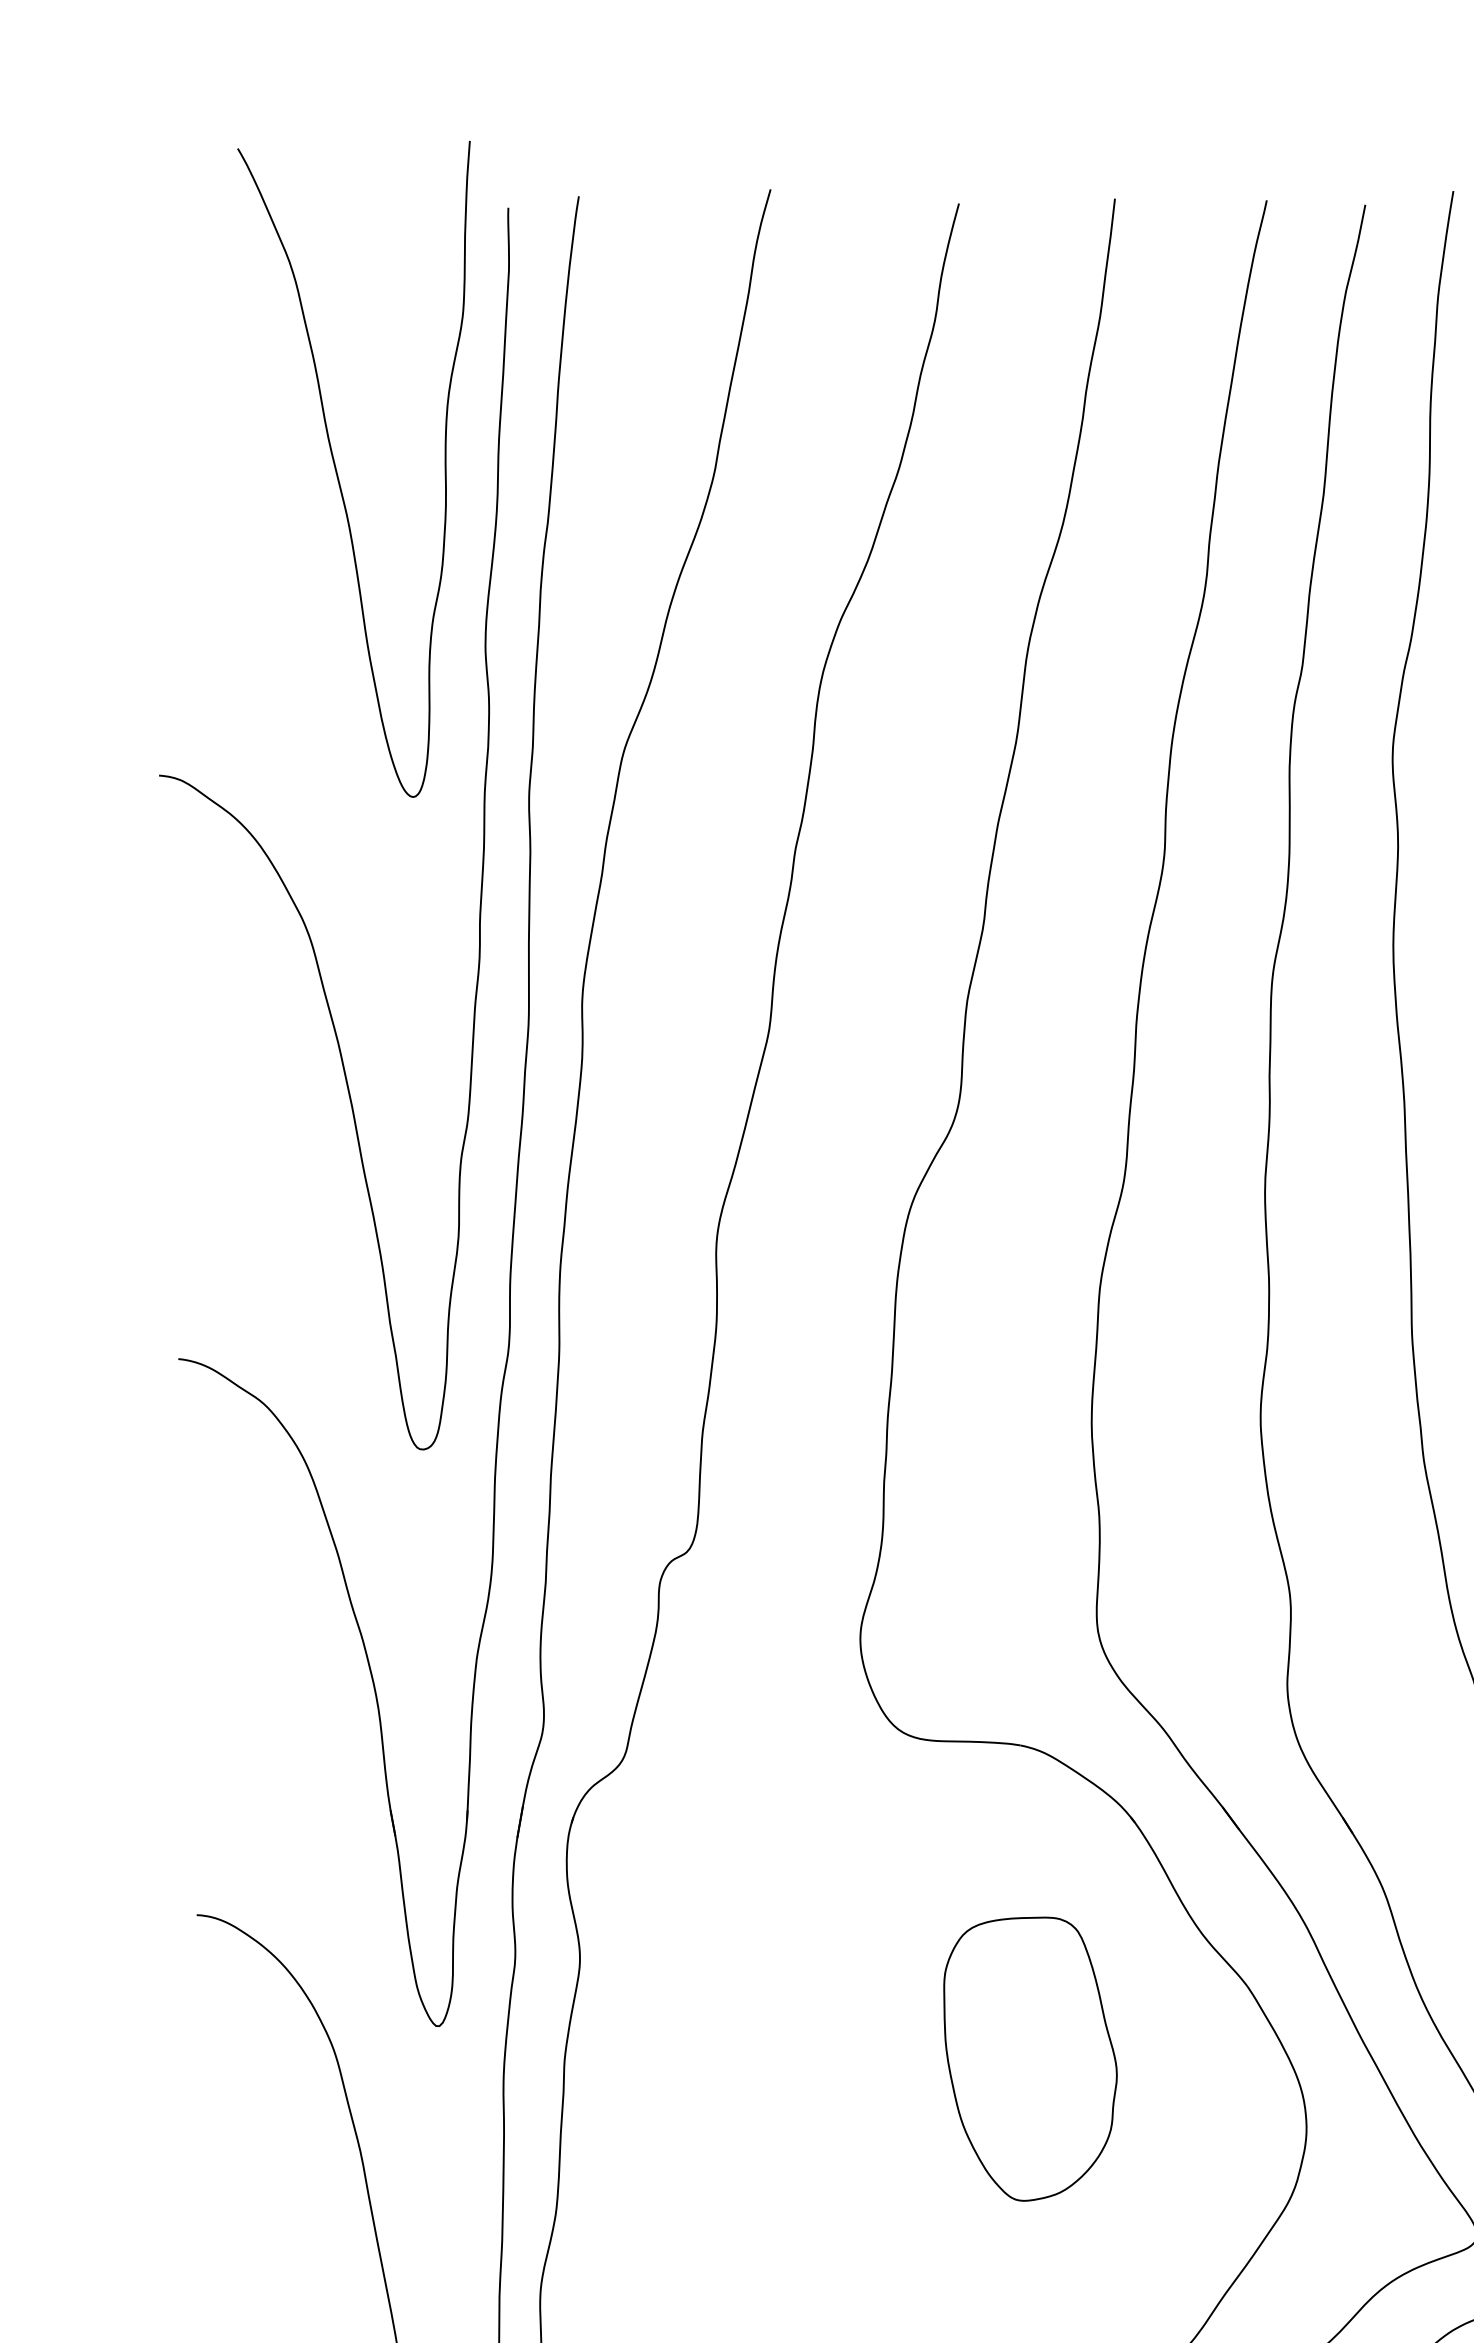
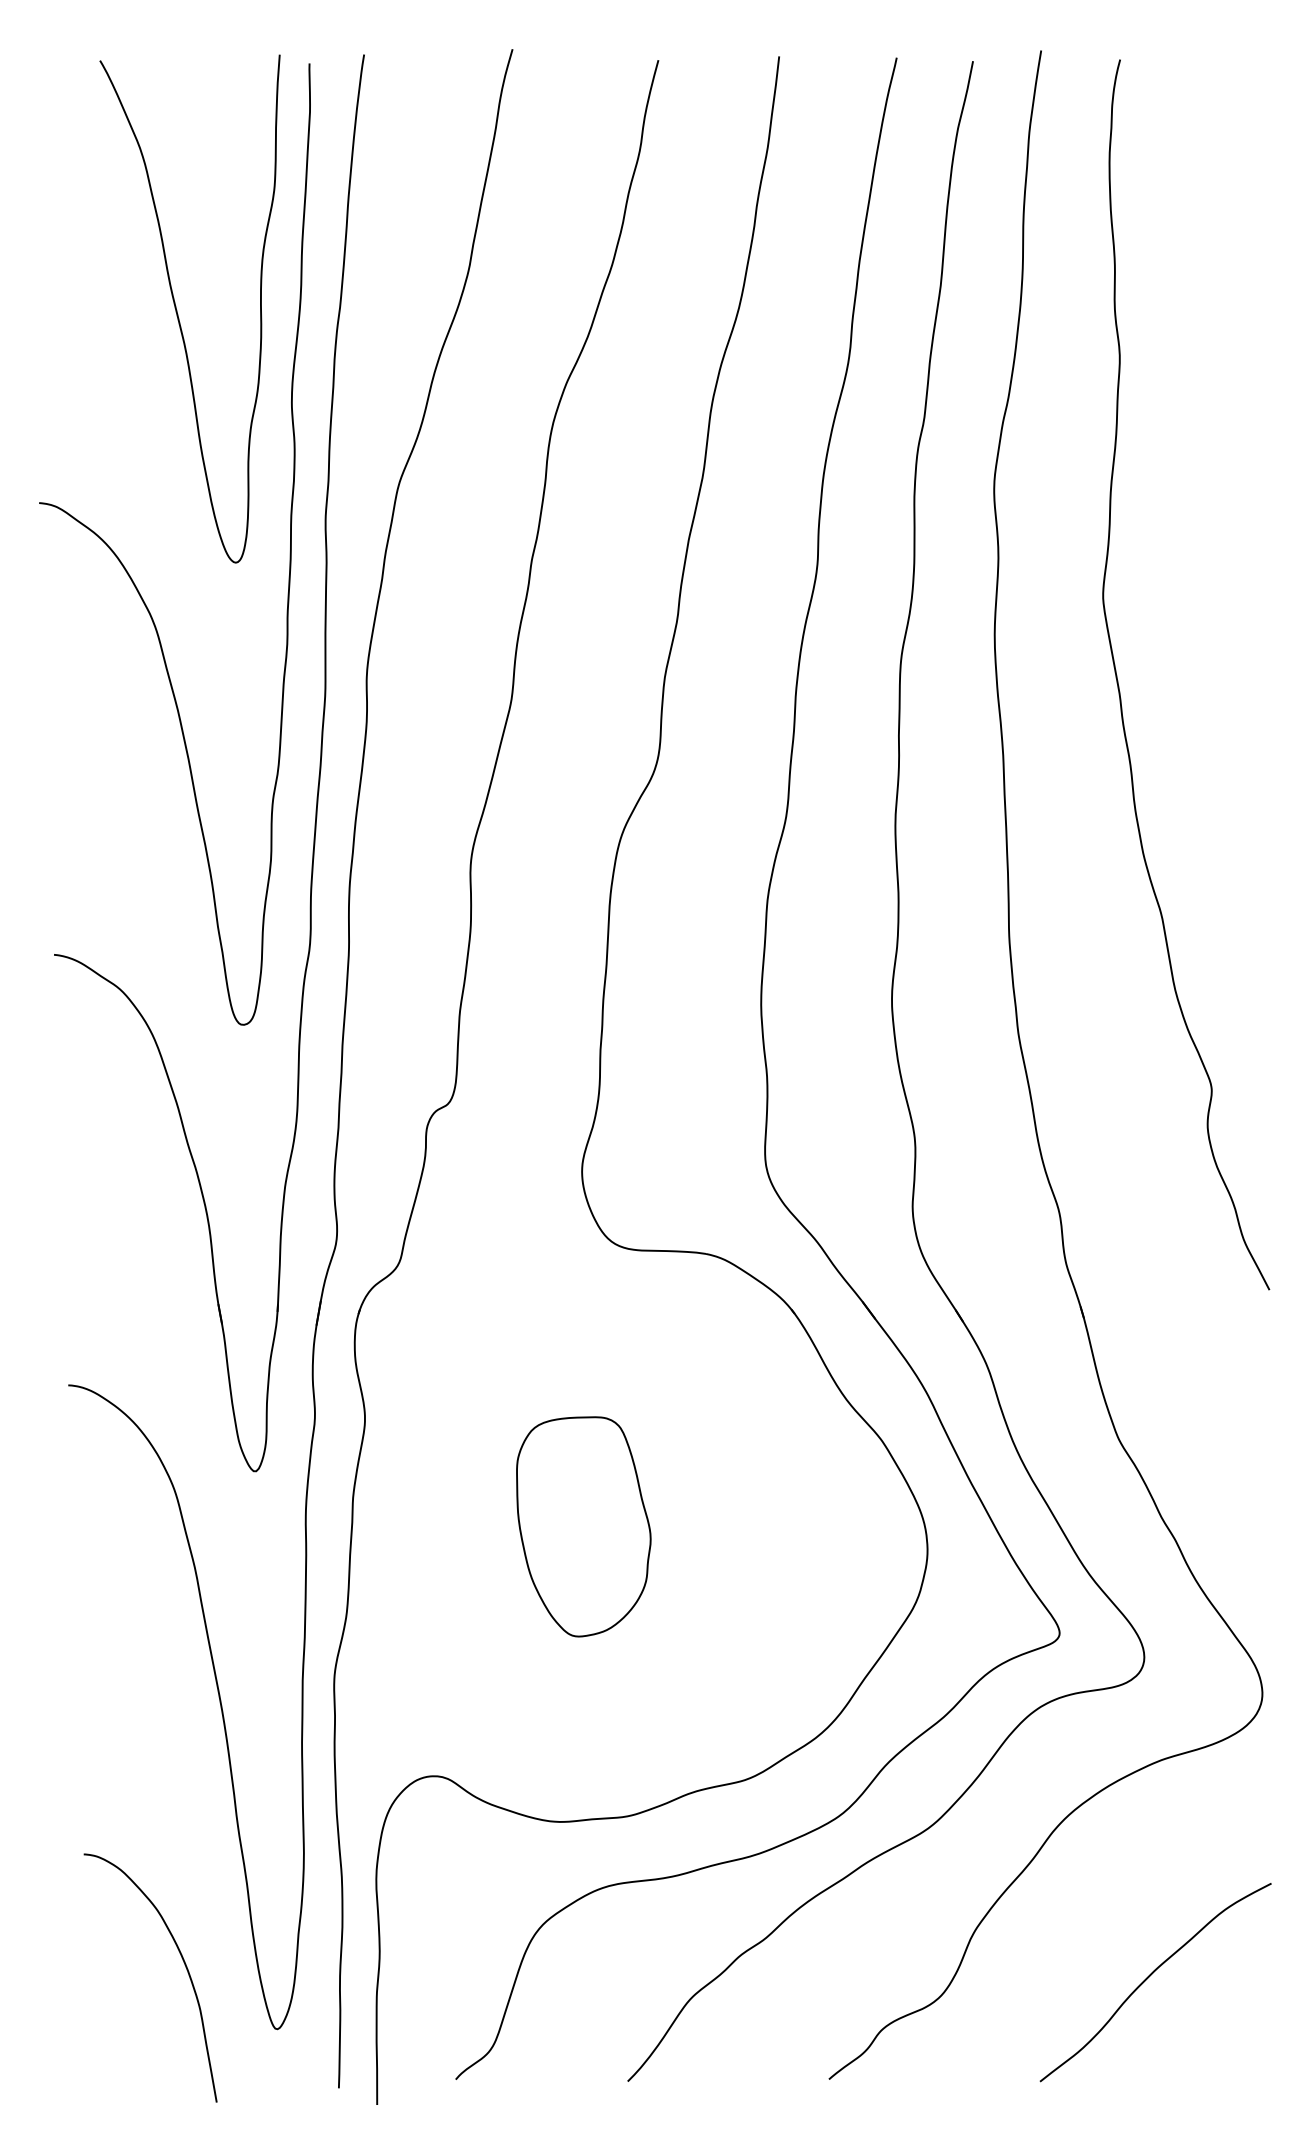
curve: (337, 471) -> (177, 310), moved
part: (1030, 2058) -> (583, 1526), moved

